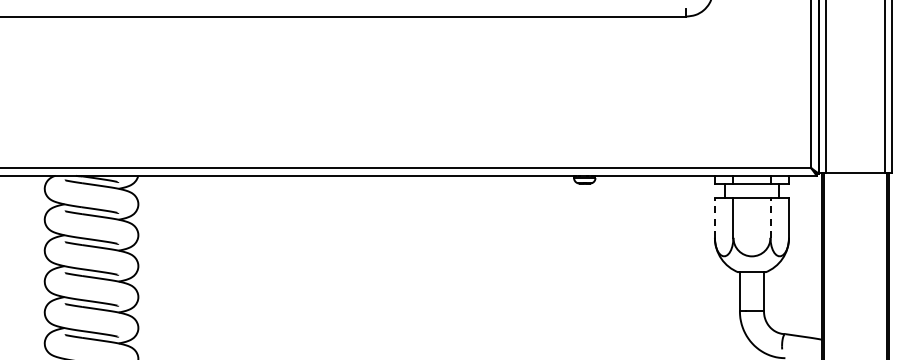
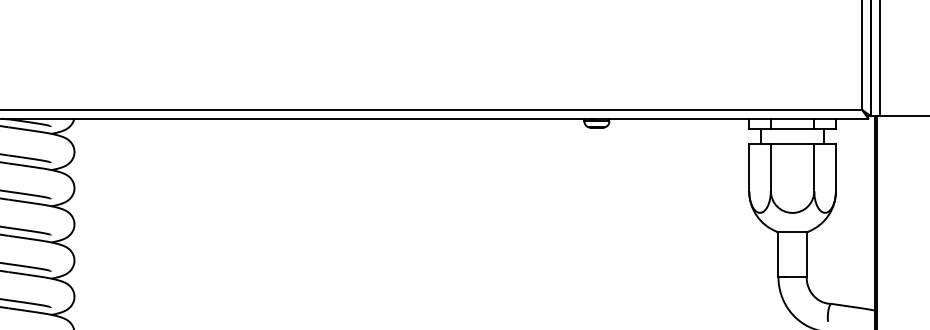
line: (714, 217) -> (748, 167), dashed -> solid
line: (770, 217) -> (814, 167), dashed -> solid

